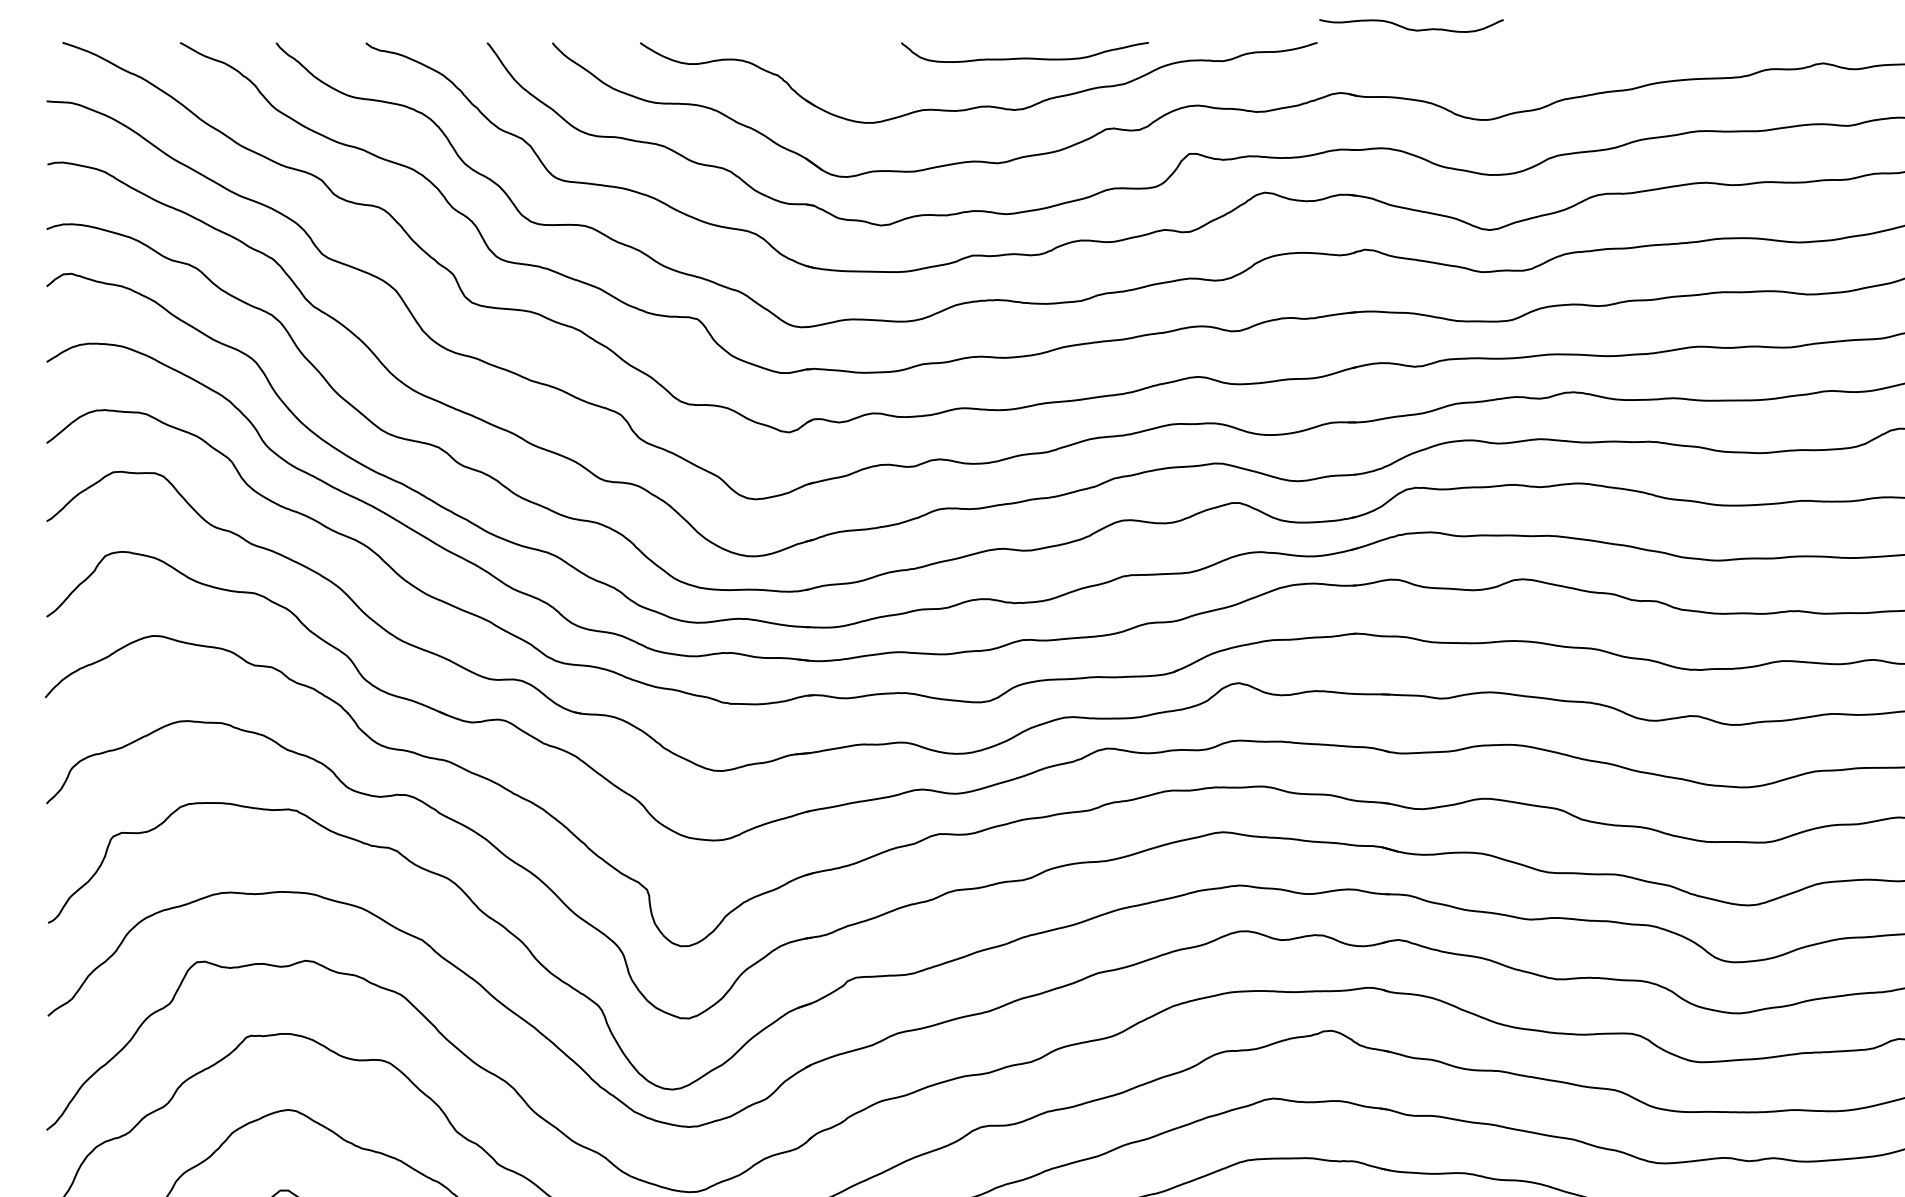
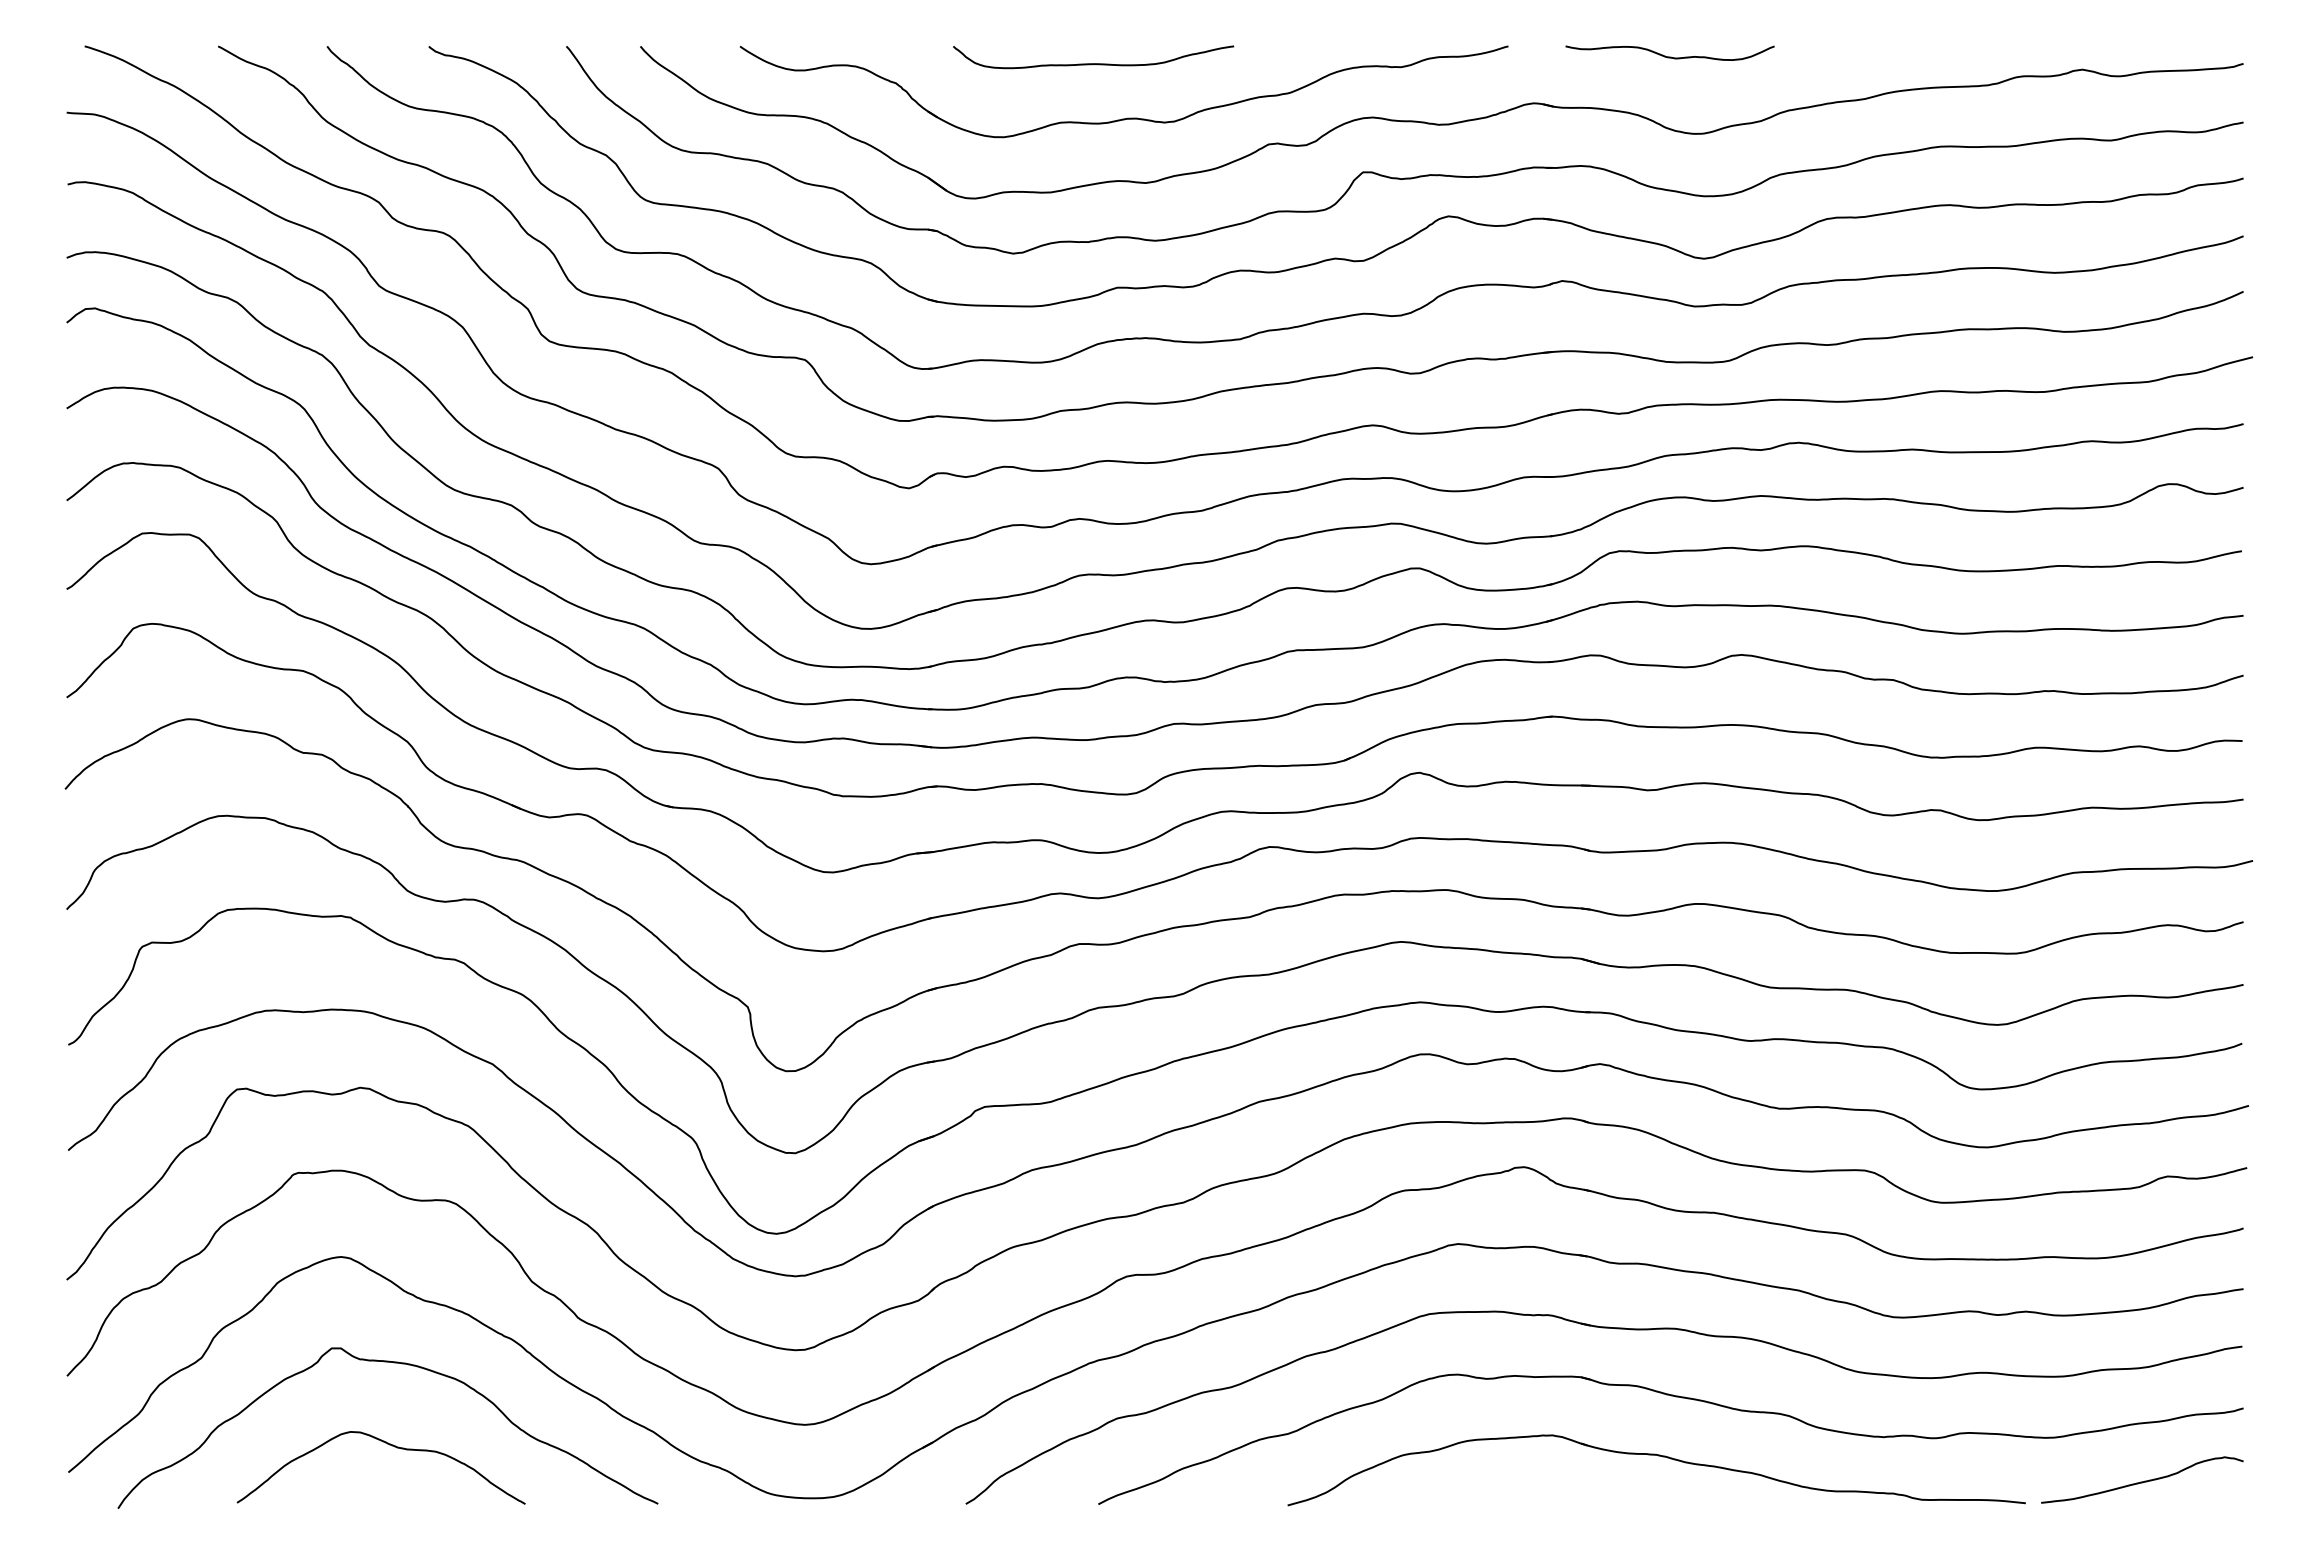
curve: (1411, 28) -> (1669, 56), moved
curve: (1024, 57) -> (1093, 63), moved

